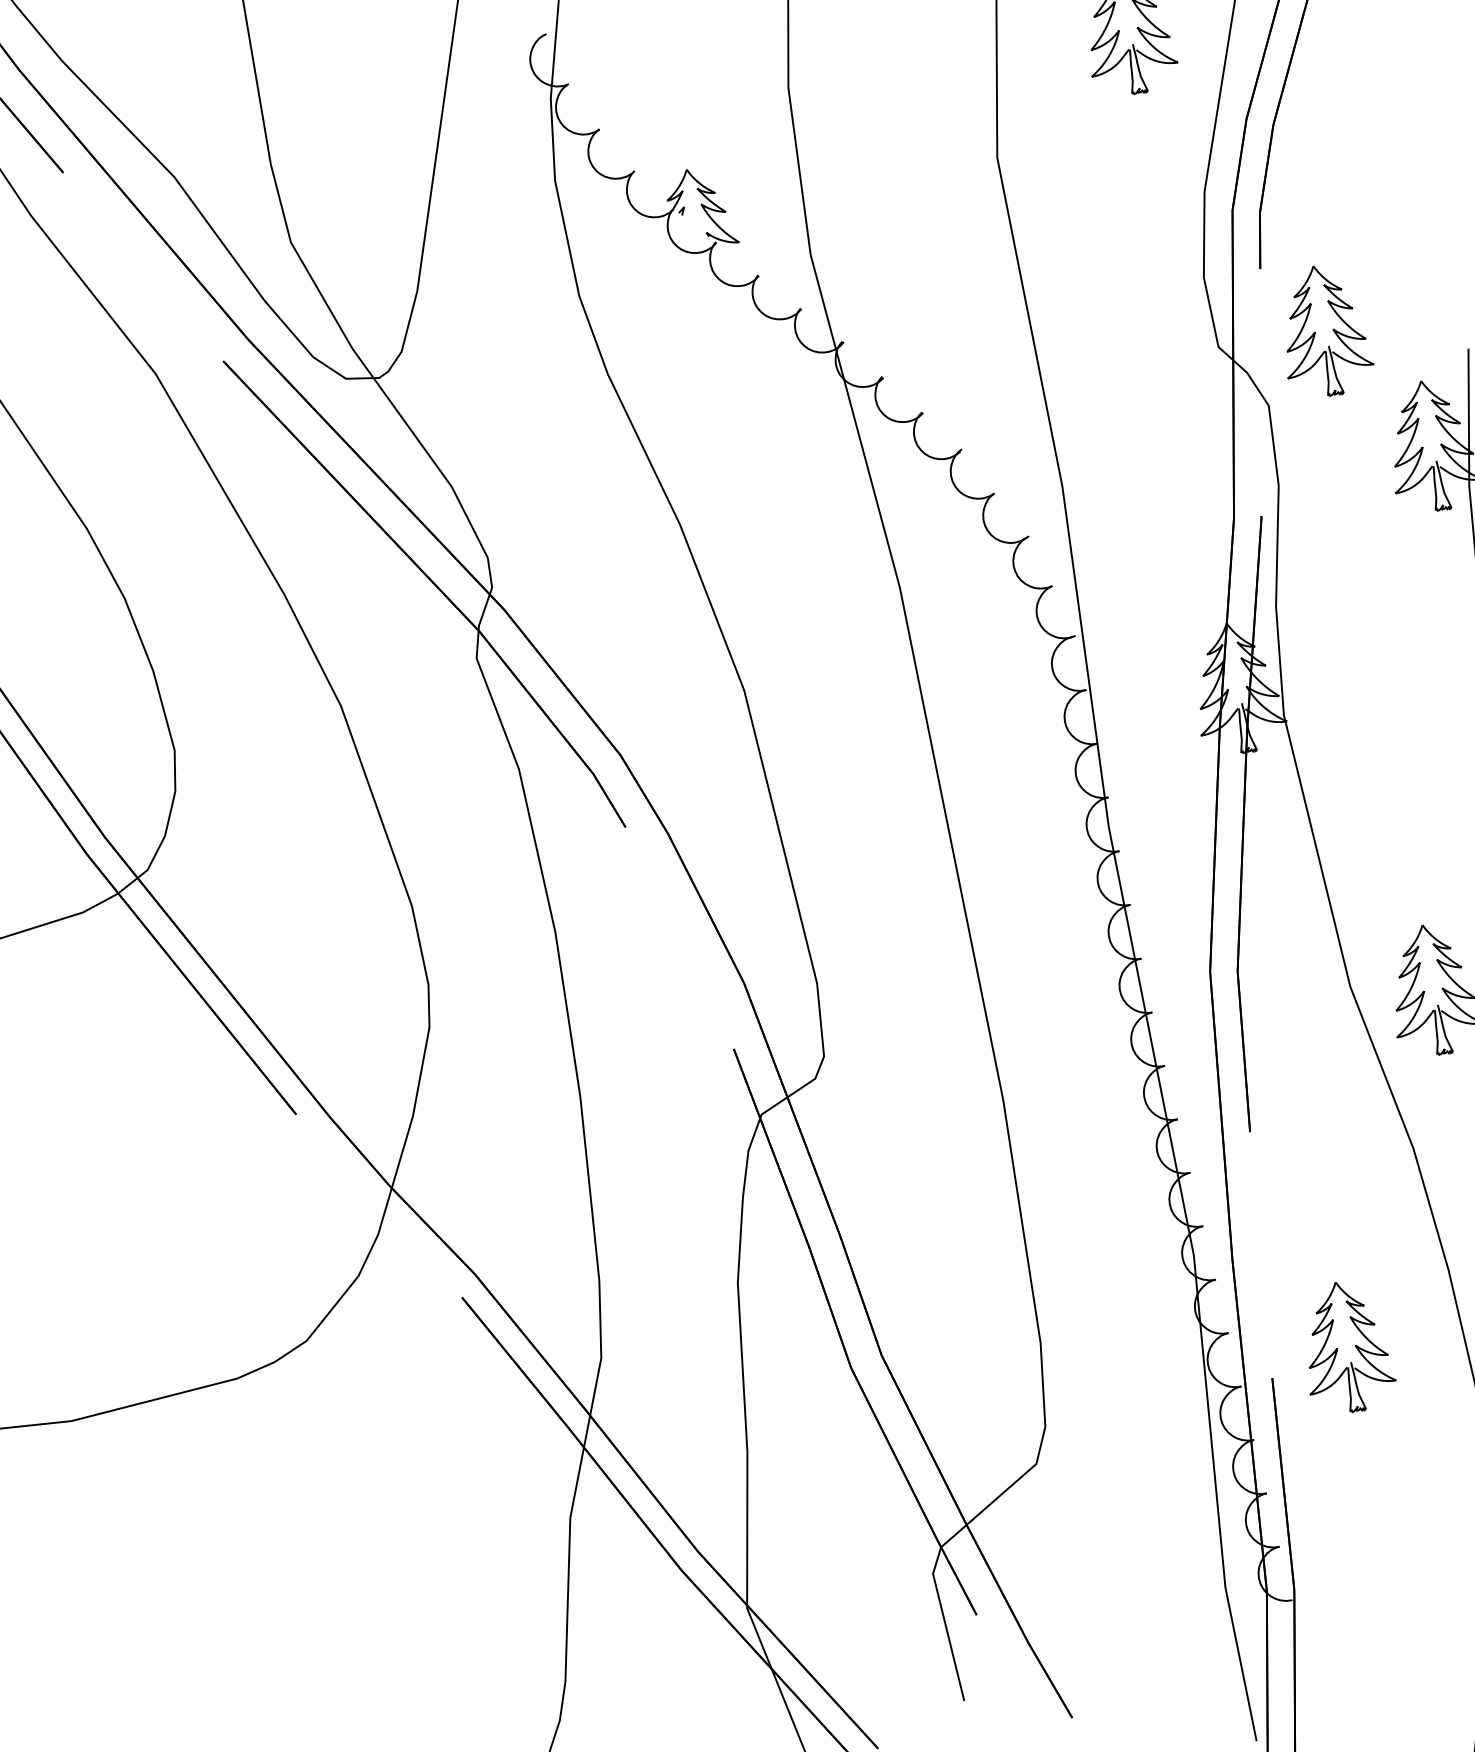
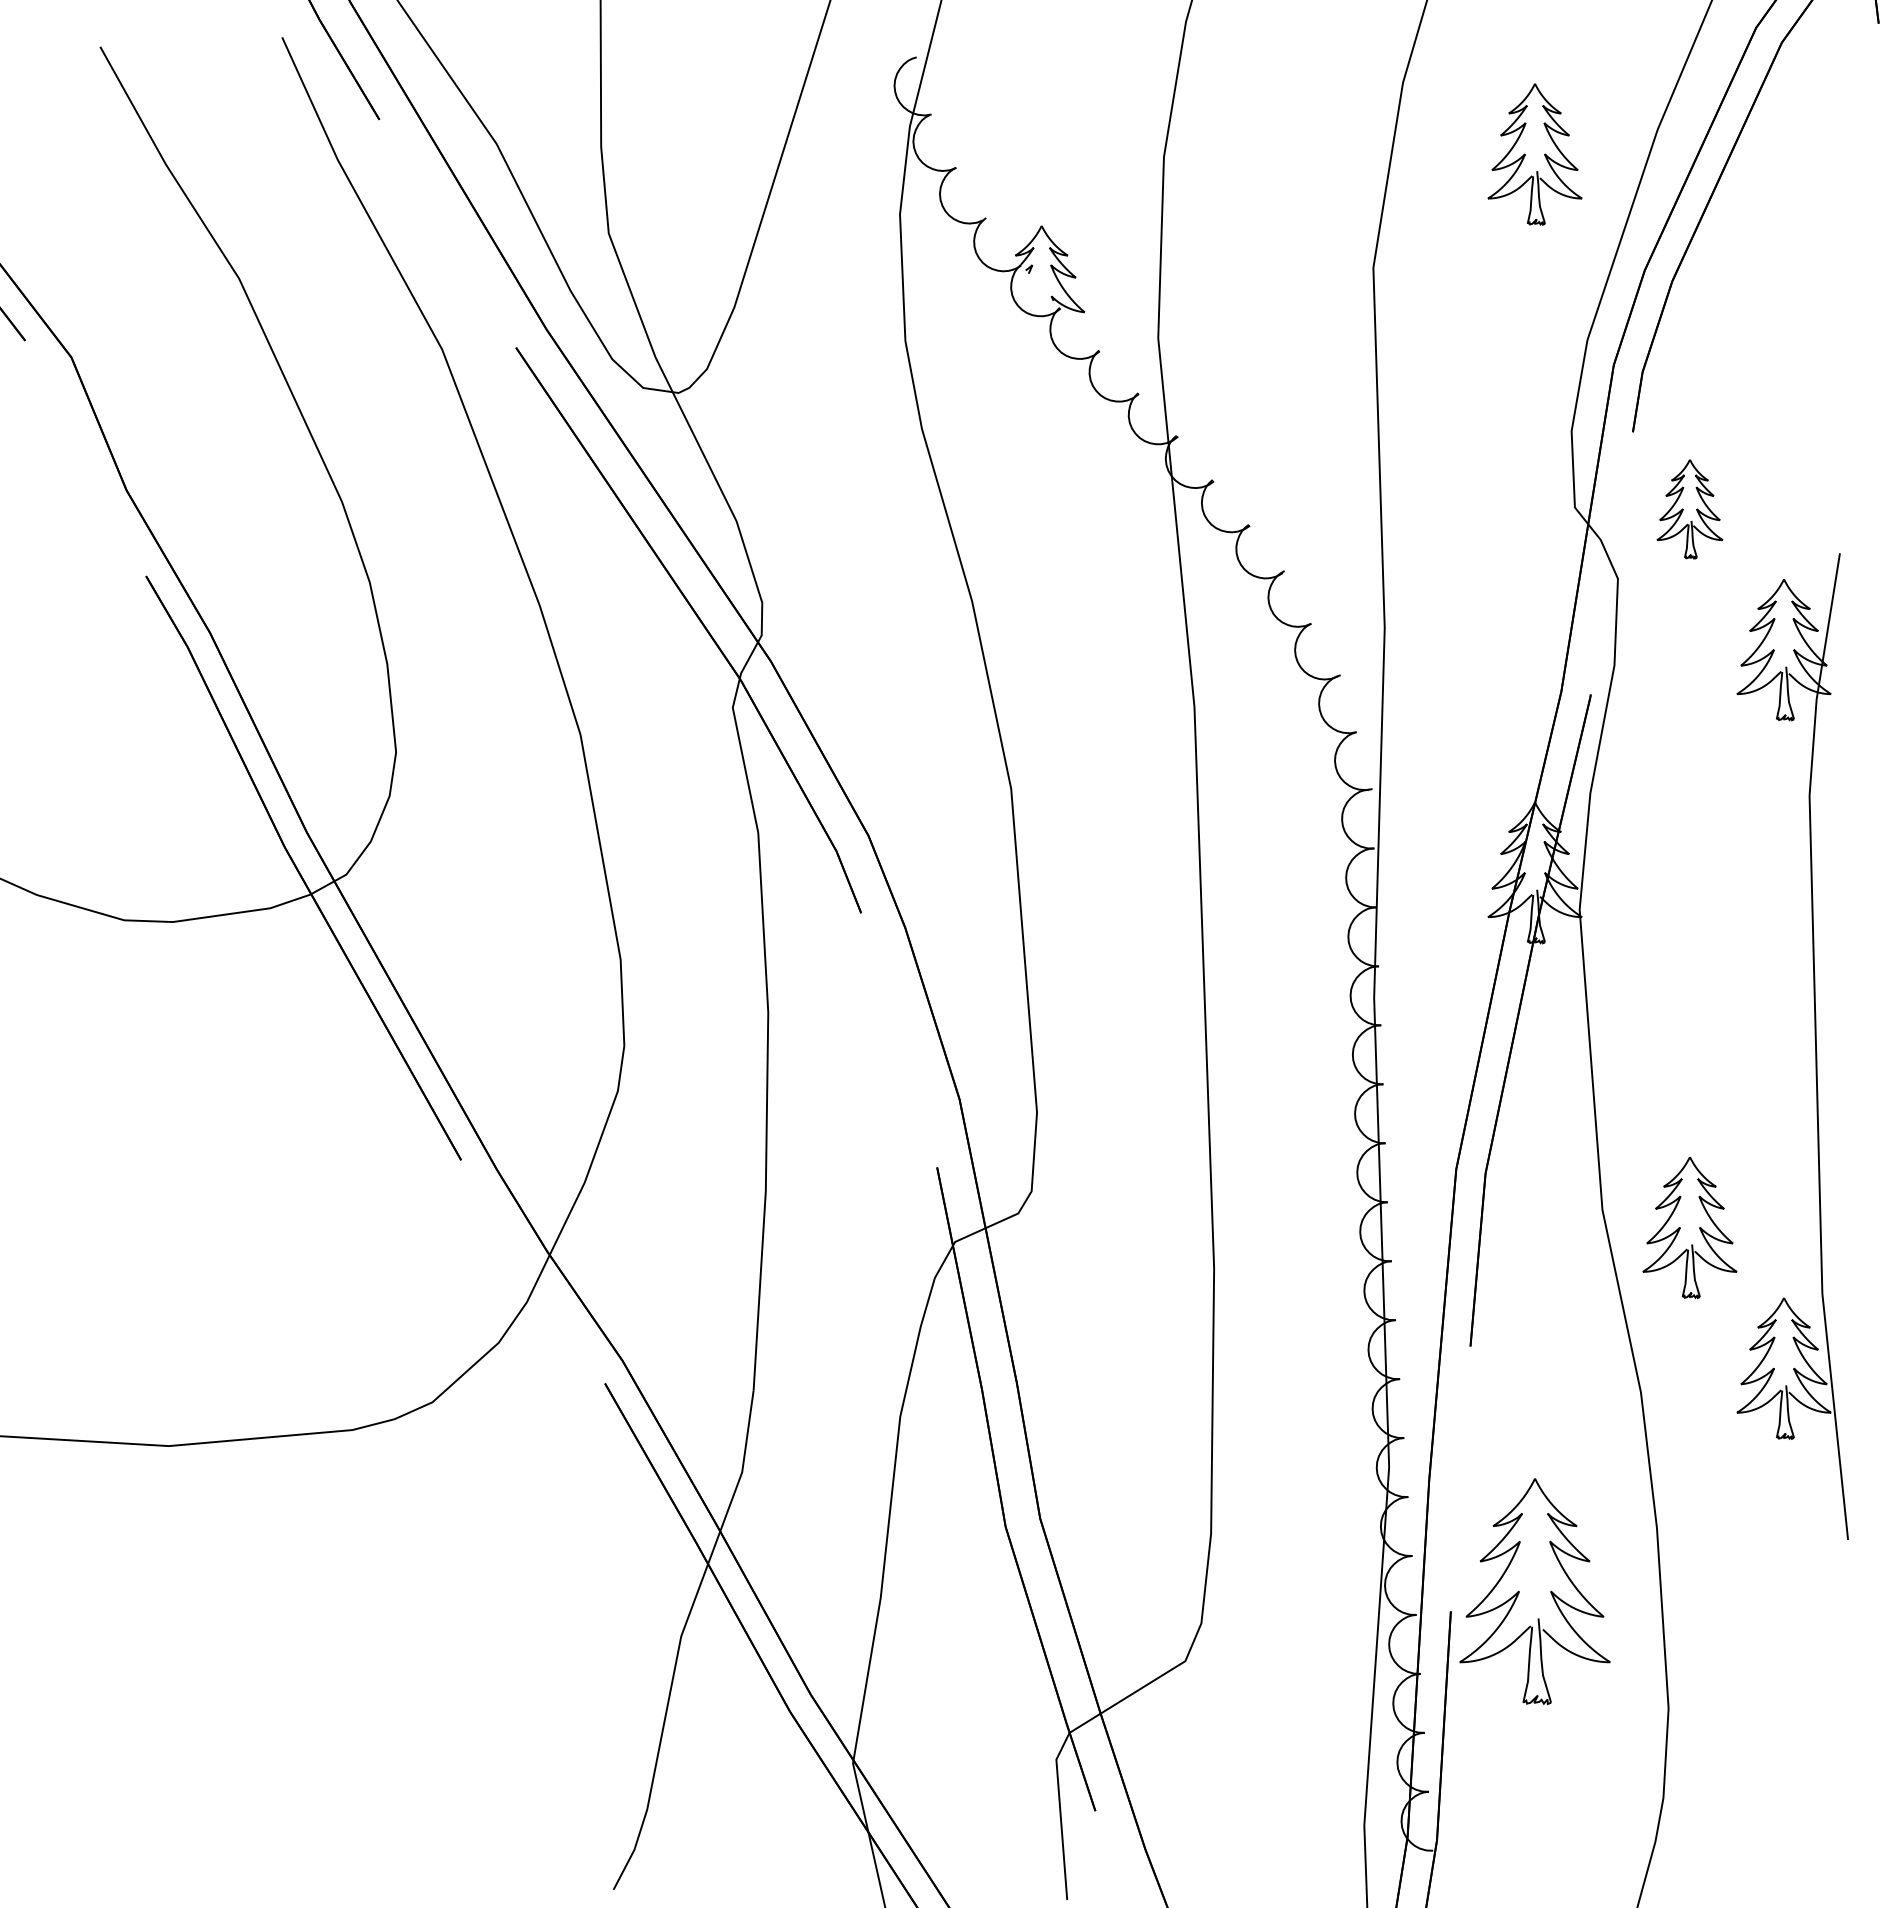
part: (1323, 331) -> (1689, 509), size x0.7
part: (1345, 1347) -> (1534, 1591), size x1.6

